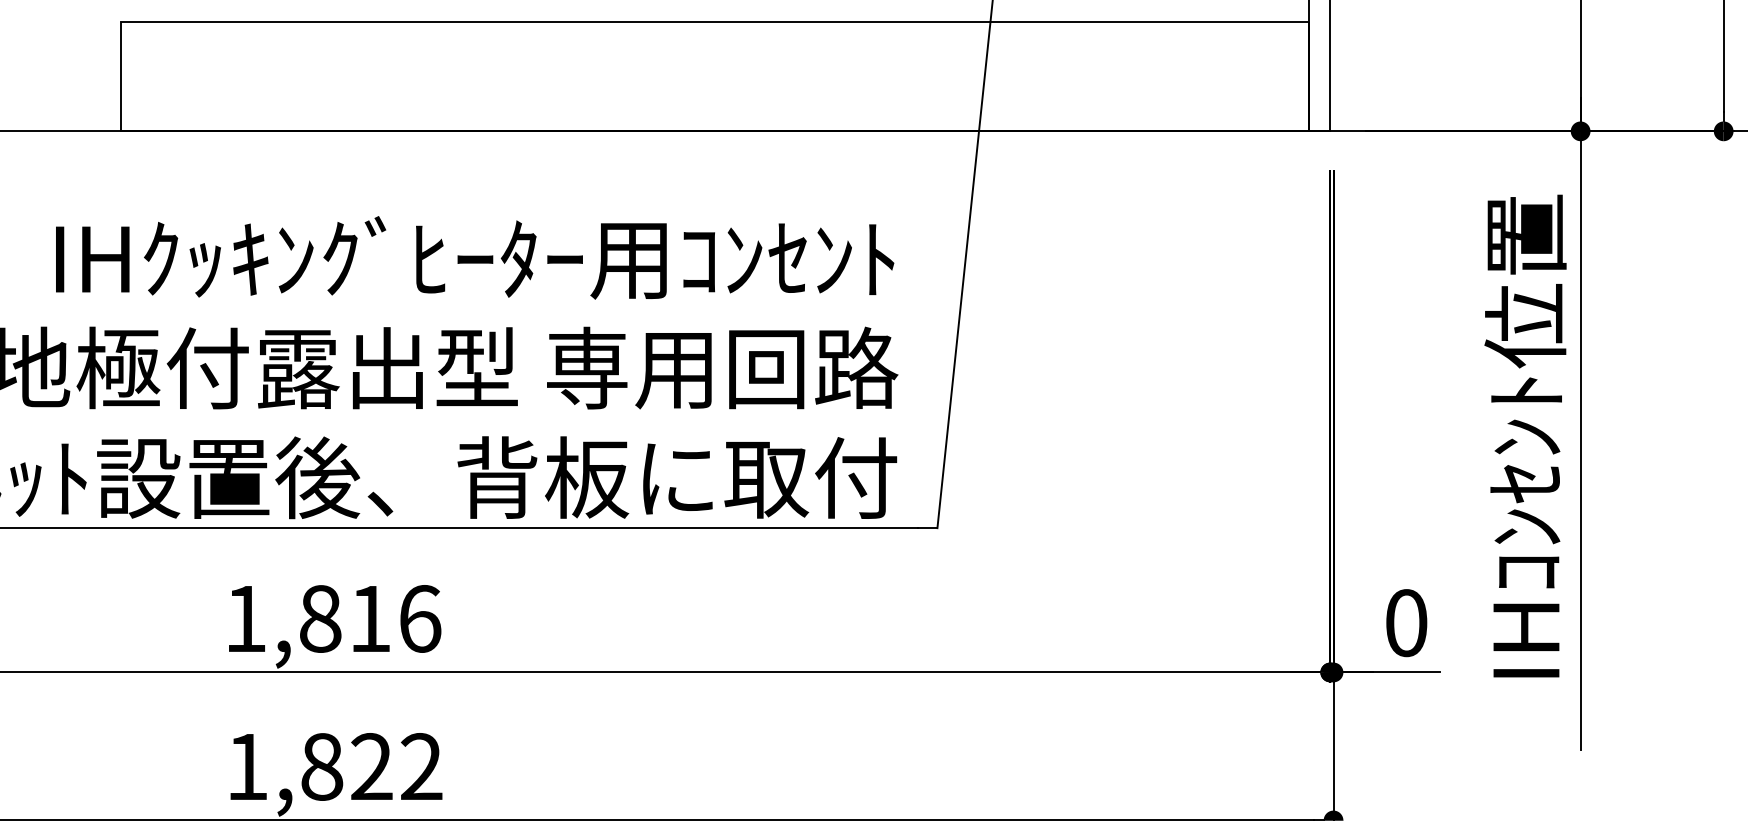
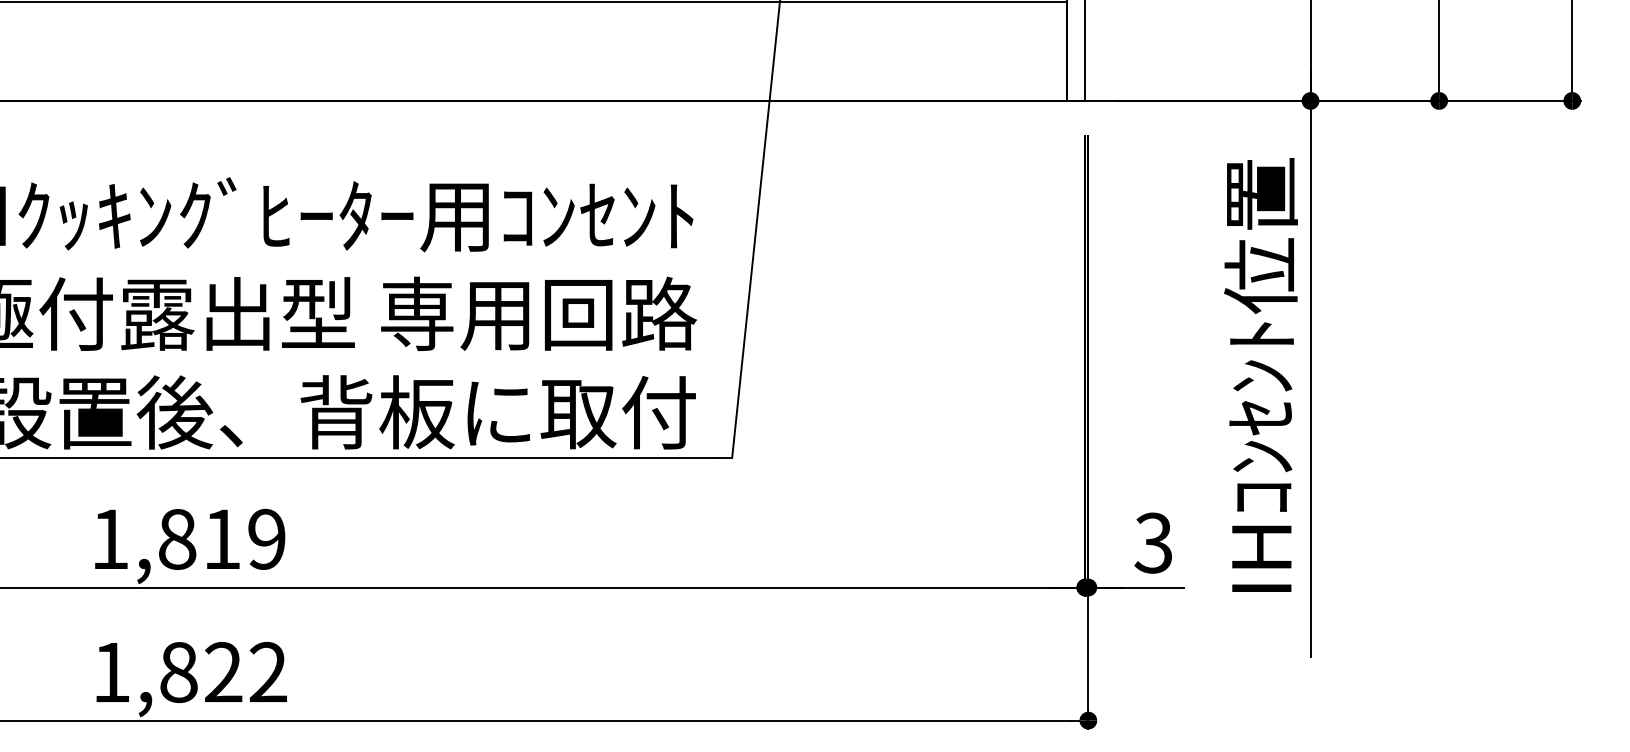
text: (420, 617) -> (267, 538), 1,816 -> 1,819
text: (1405, 622) -> (1153, 542), 0 -> 3

